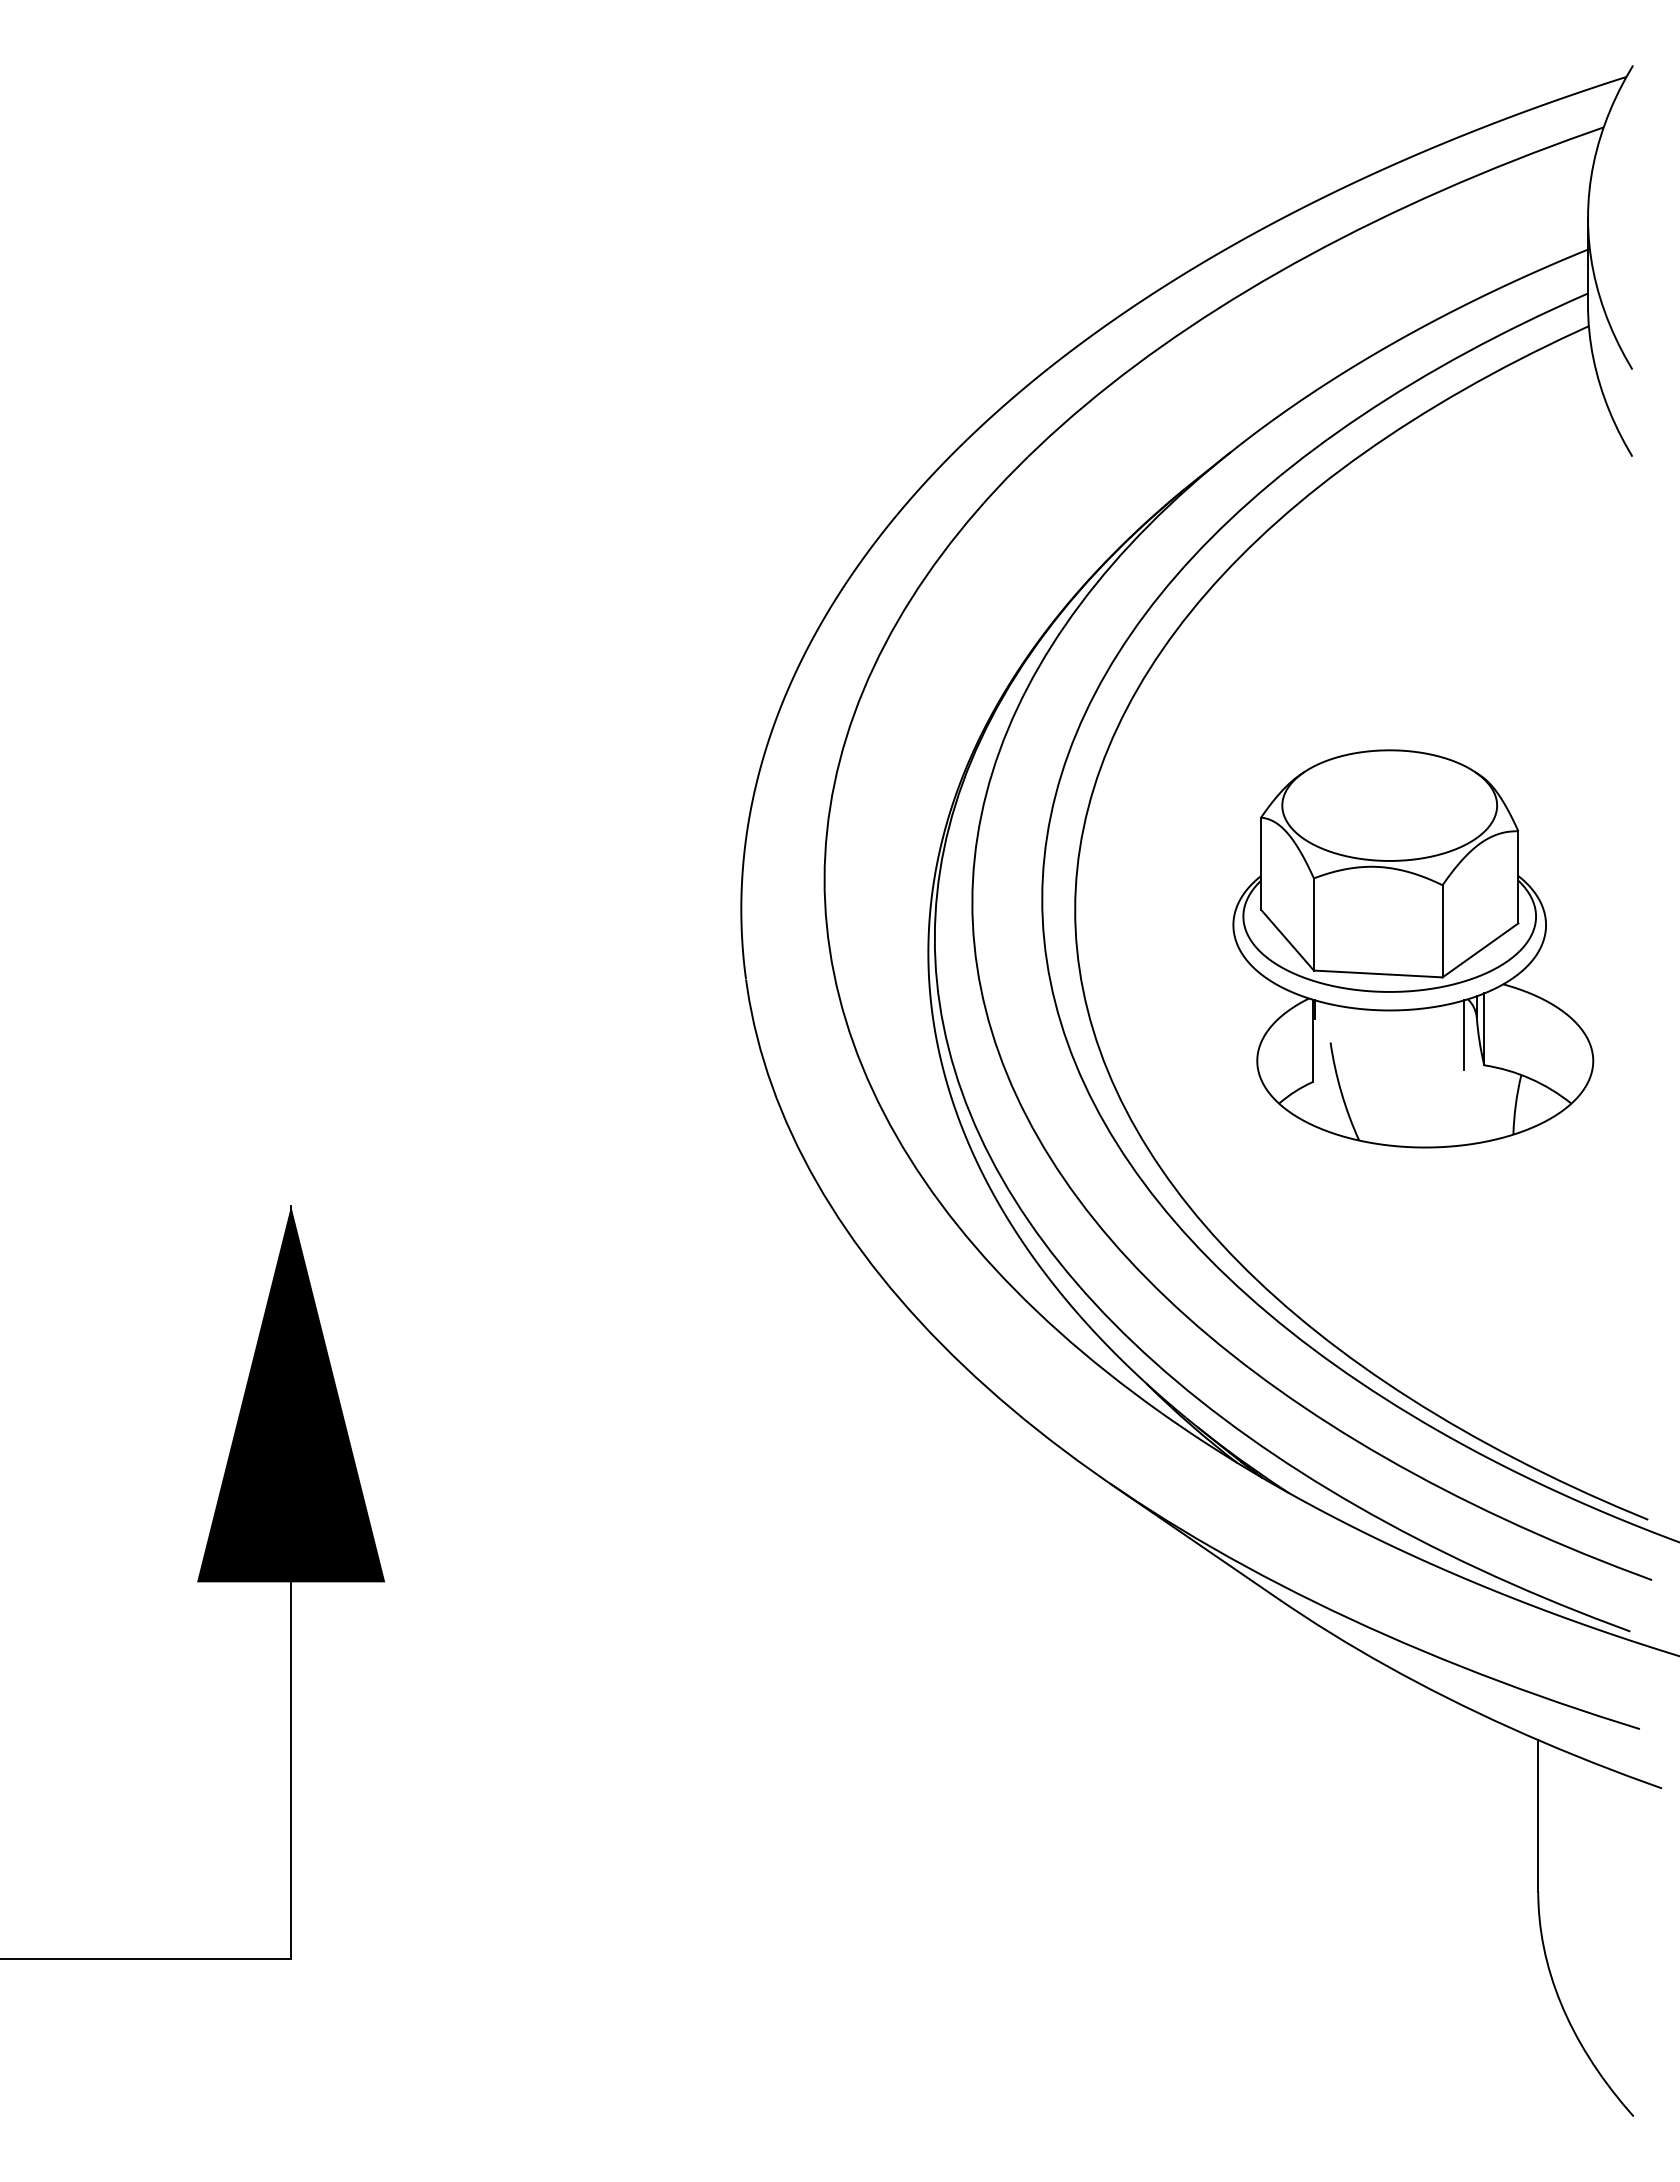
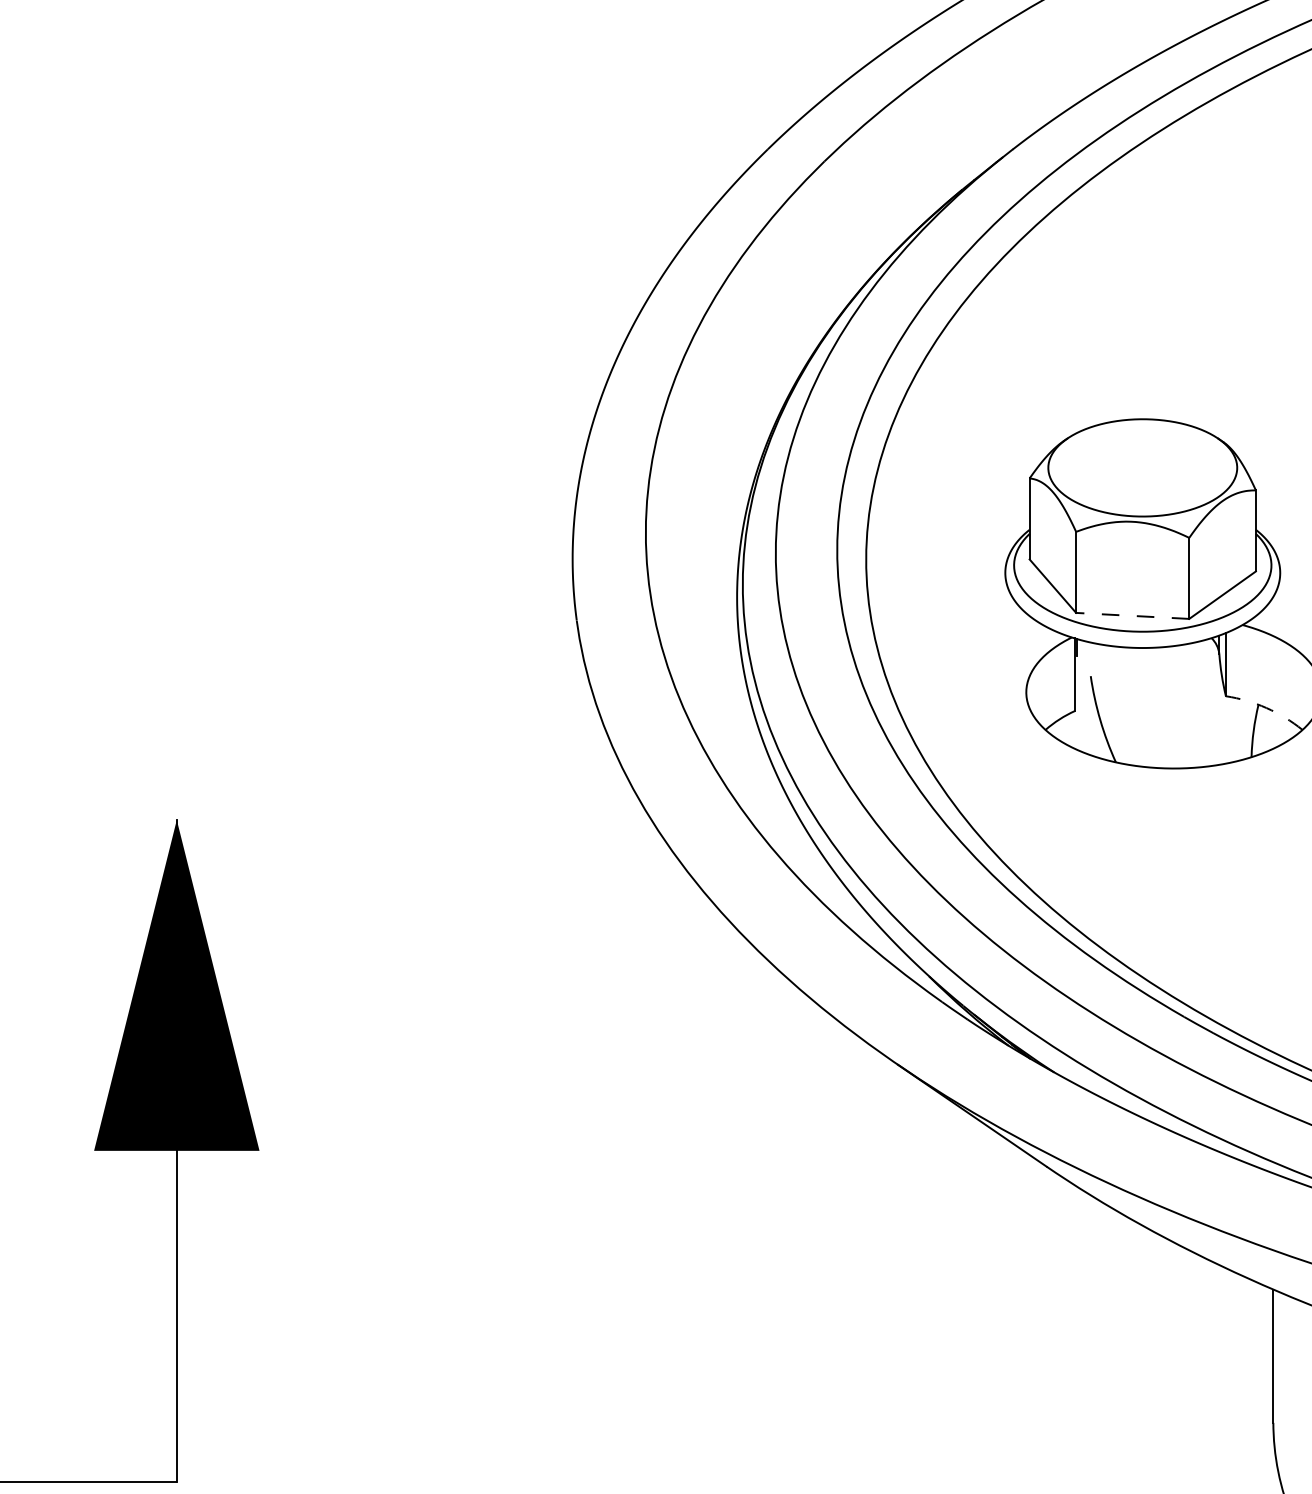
line: (1377, 973) -> (1132, 615), solid -> dashed
line: (1464, 1034) -> (1208, 669), removed
arc: (1530, 1078) -> (1266, 707), solid -> dashed

